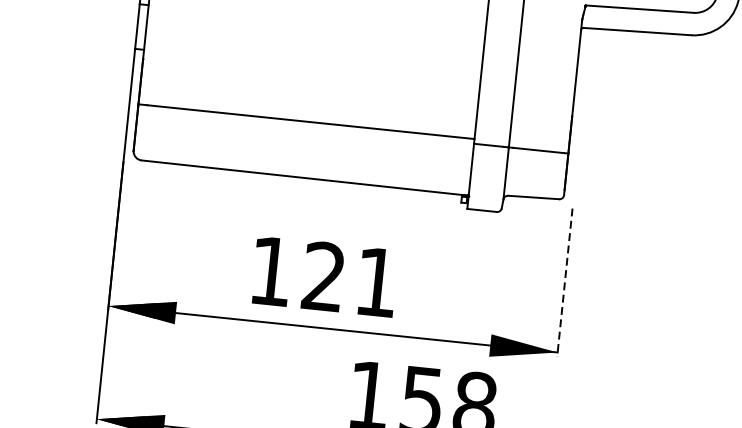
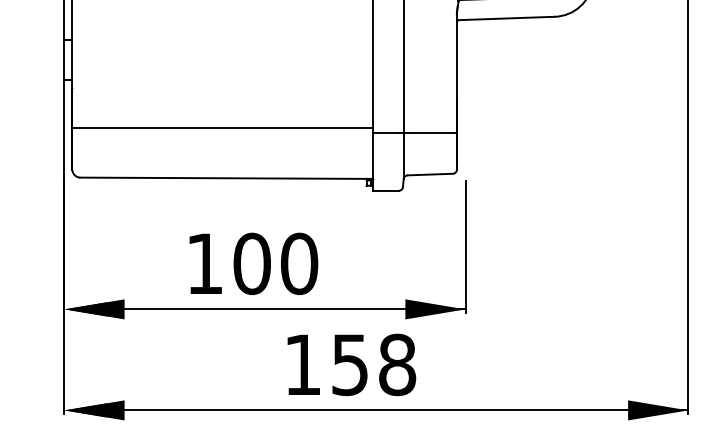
text: (350, 279) -> (275, 263), 121 -> 100
line: (564, 283) -> (465, 247), dashed -> solid

